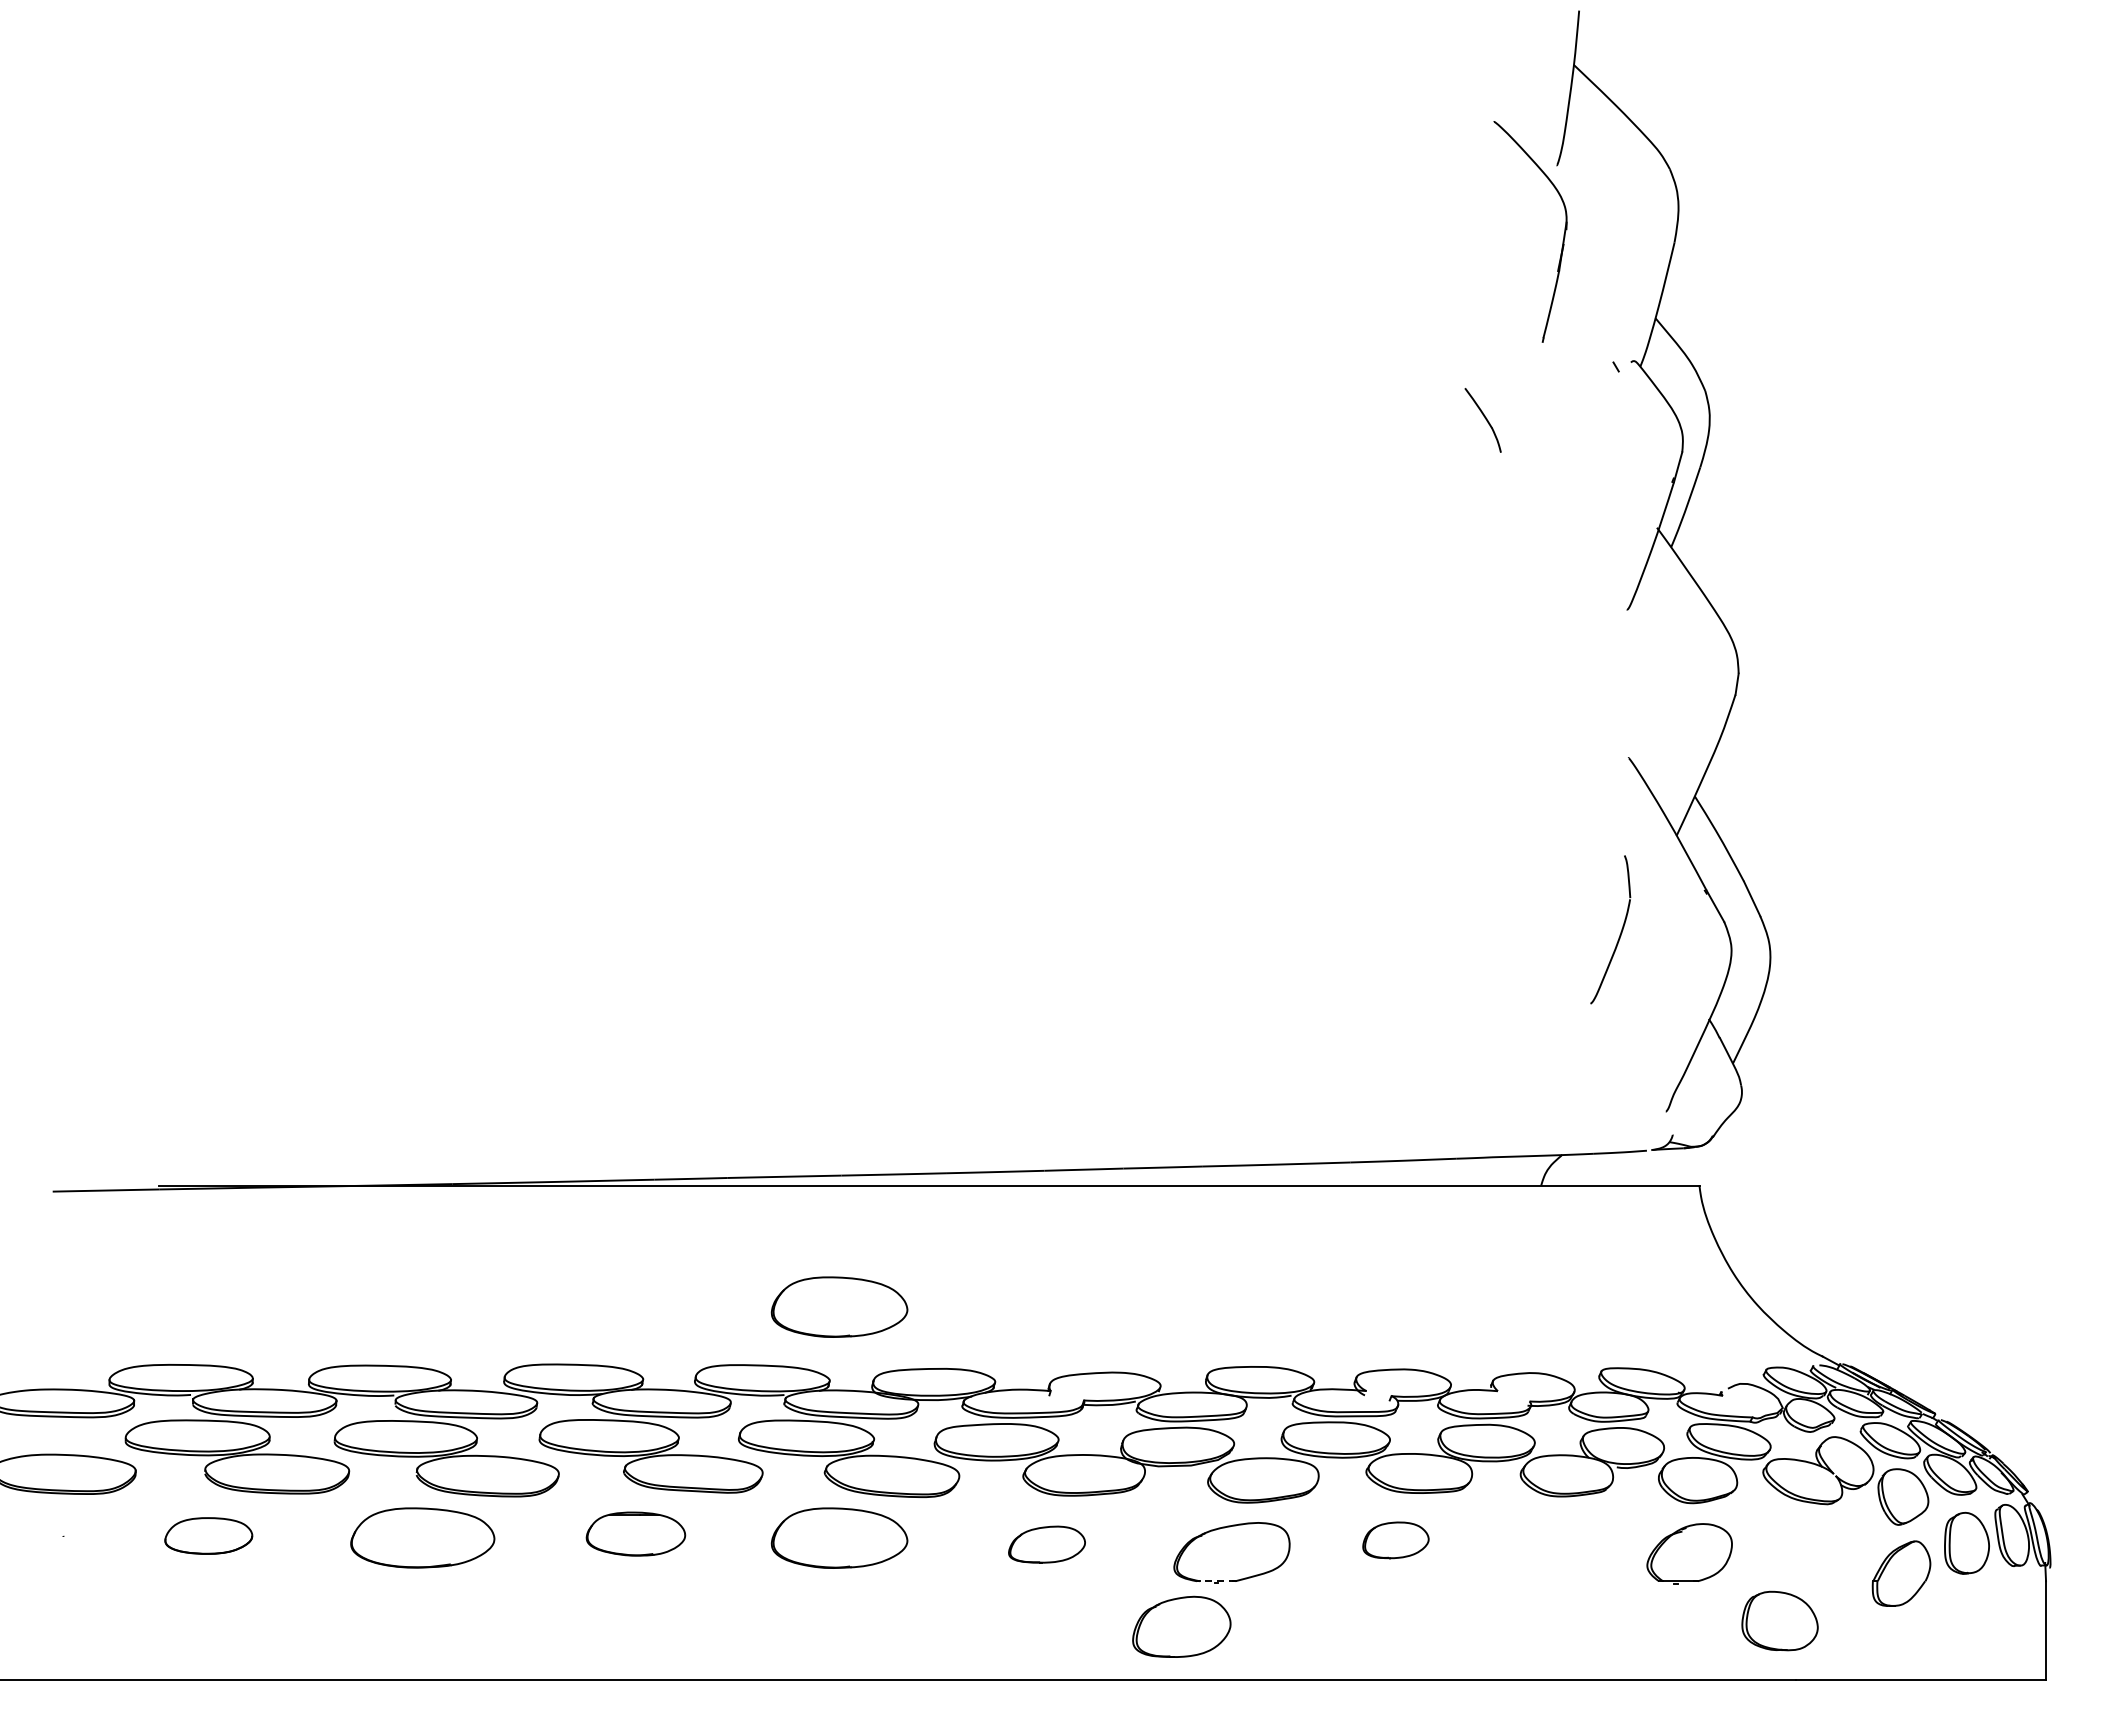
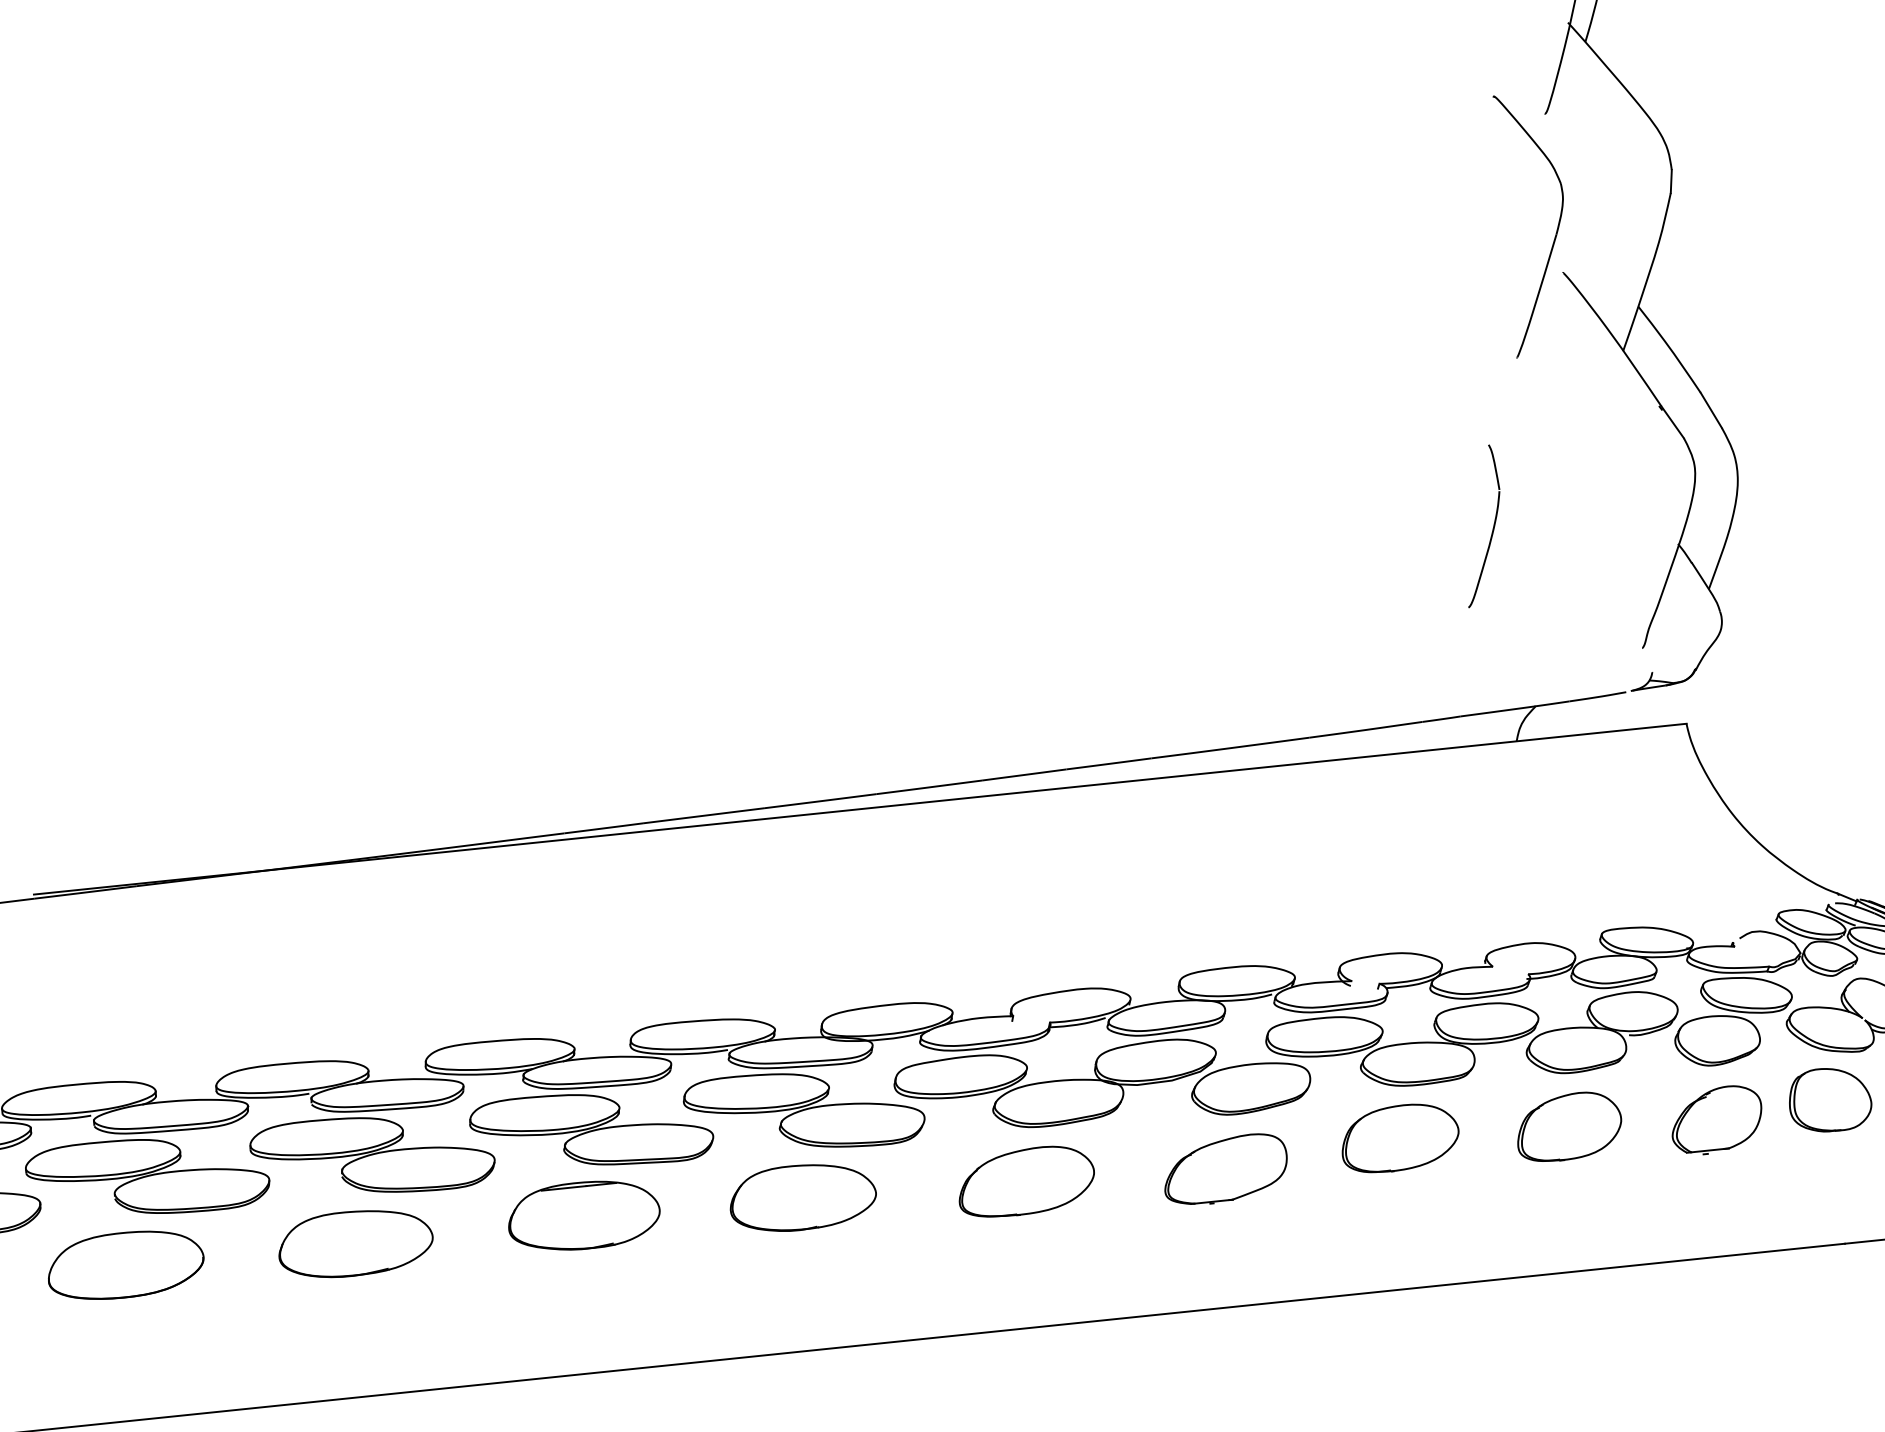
part: (1626, 717) -> (1556, 229), added
part: (1620, 931) -> (1492, 526), moved
part: (839, 1306) -> (777, 948), removed
part: (635, 1533) -> (583, 1215), size x1.43
part: (208, 1535) -> (125, 1264), size x1.67
part: (1395, 1540) -> (1399, 1138), size x1.67
part: (1046, 1544) -> (1025, 1181), size x1.67
line: (1217, 1581) -> (1213, 1202), dashed -> solid
part: (1779, 1620) -> (1829, 1099), moved
part: (1181, 1626) -> (1568, 1126), moved

